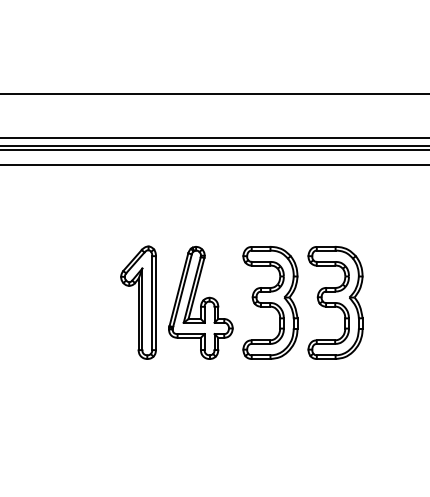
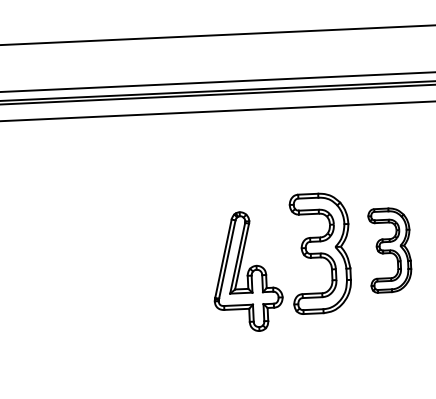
part: (138, 302) -> (180, 259), removed
part: (200, 302) -> (247, 271), moved
part: (335, 302) -> (390, 249), size x0.7

